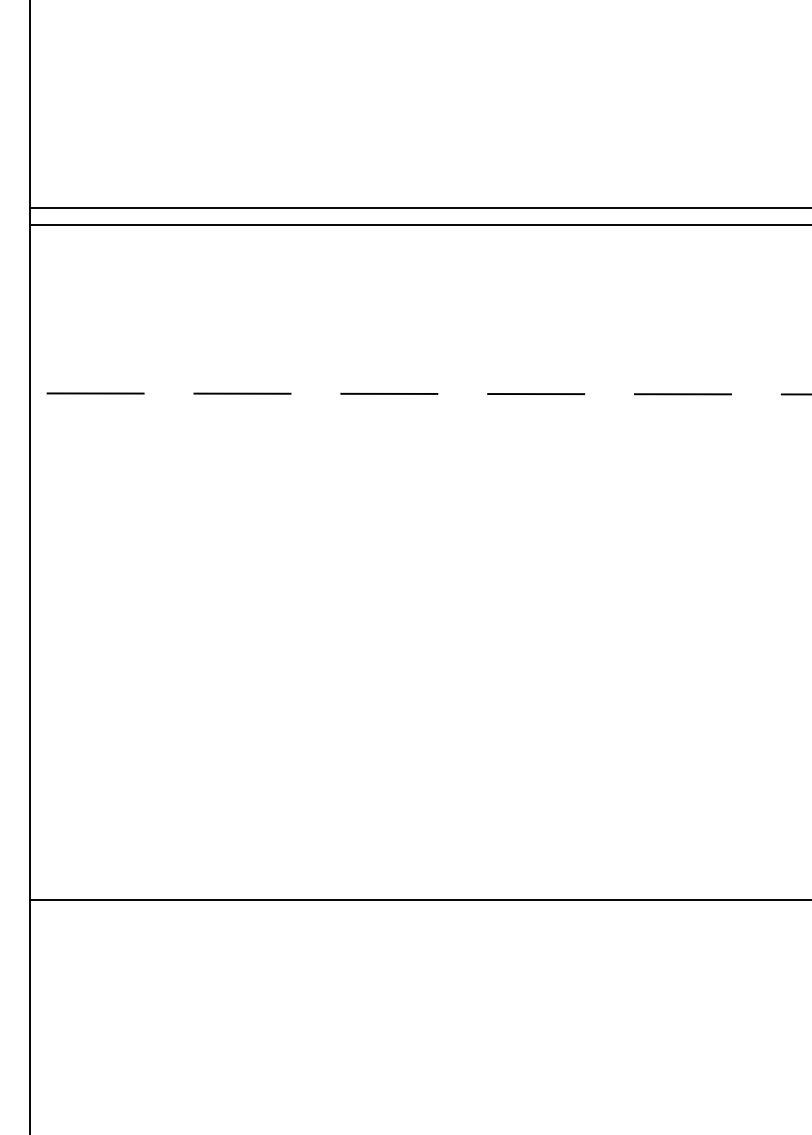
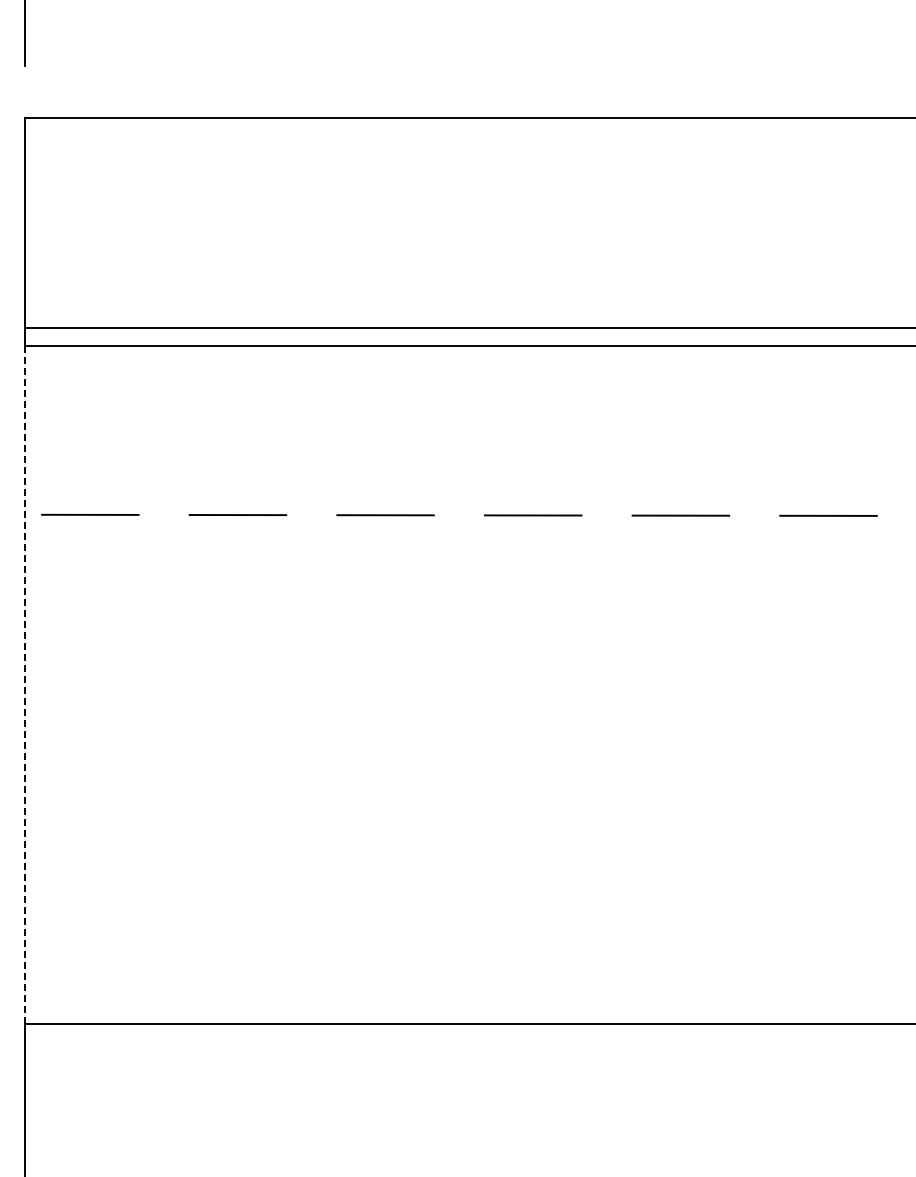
line: (30, 562) -> (24, 684), solid -> dashed

